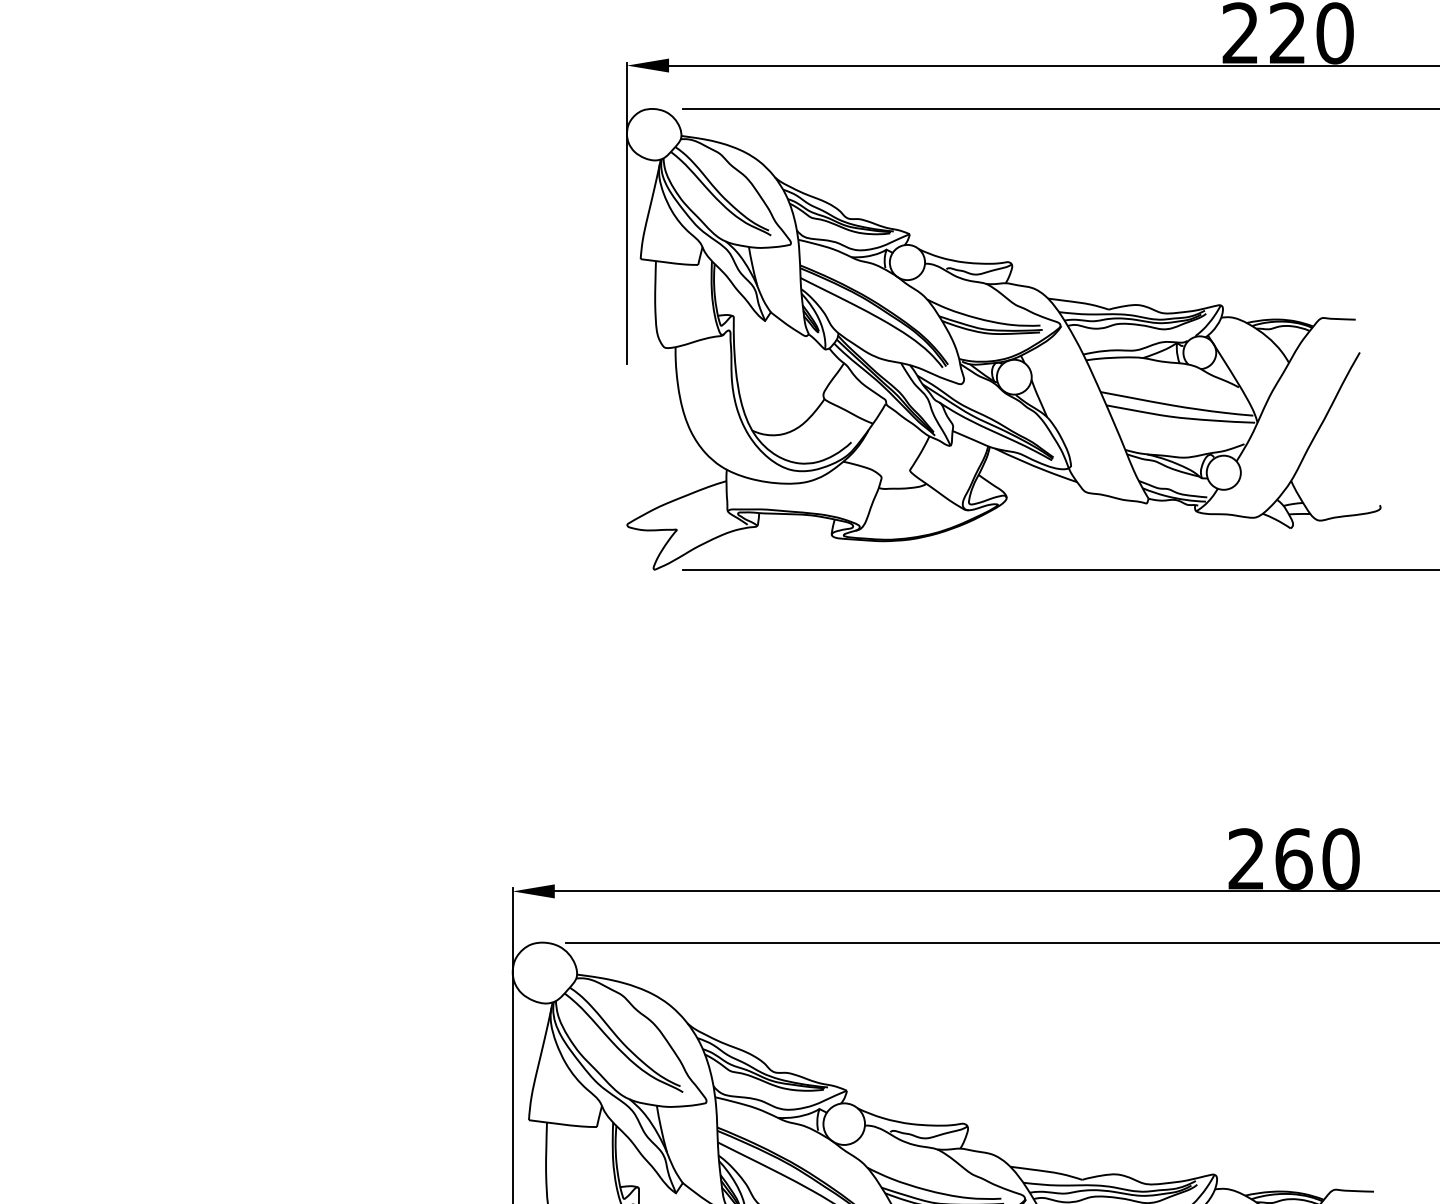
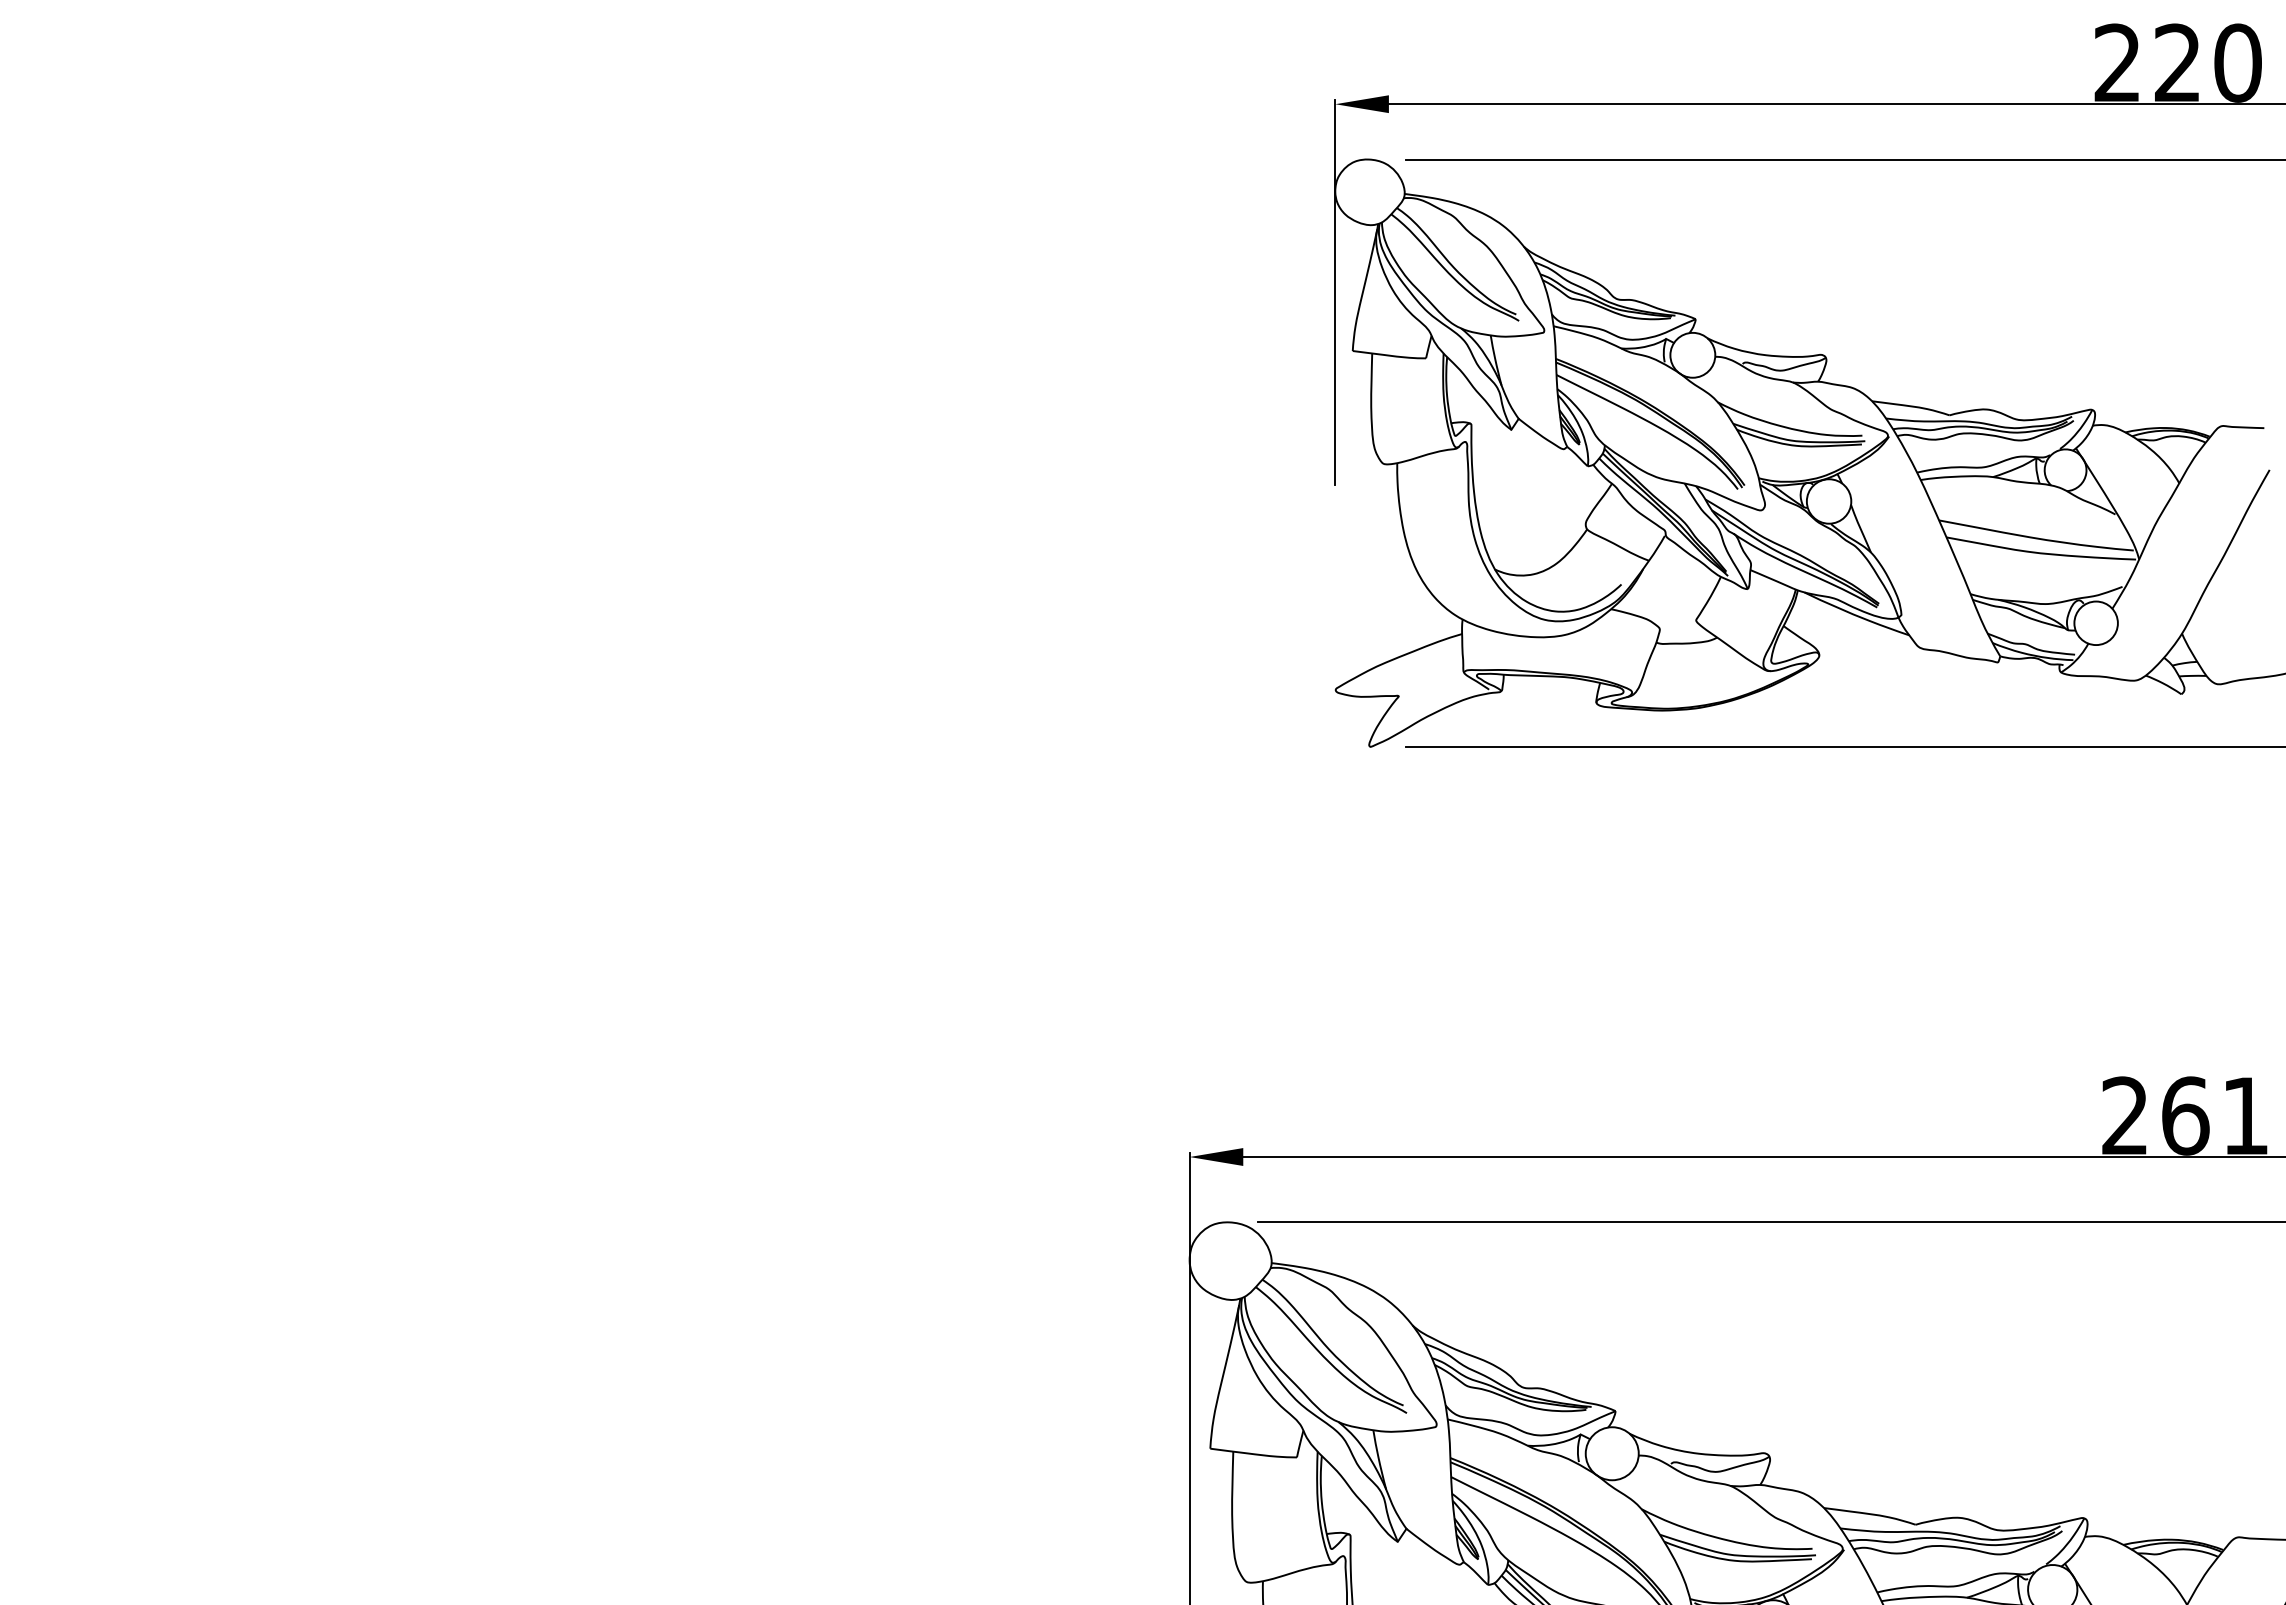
text: (1340, 858) -> (2245, 1115), 260 -> 261

